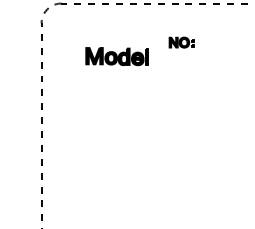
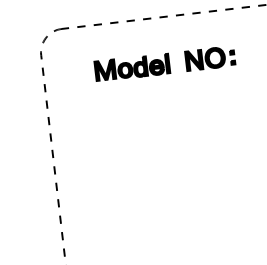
part: (181, 42) -> (209, 58), size x1.67
part: (116, 56) -> (131, 67), moved

